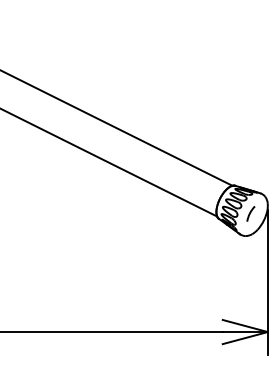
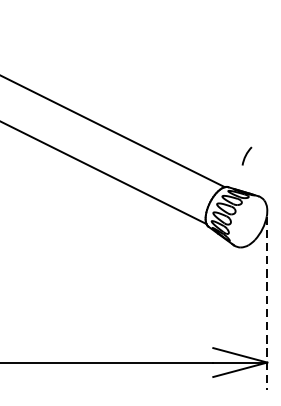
arc: (250, 213) -> (246, 155), moved
line: (267, 282) -> (266, 303), solid -> dashed

